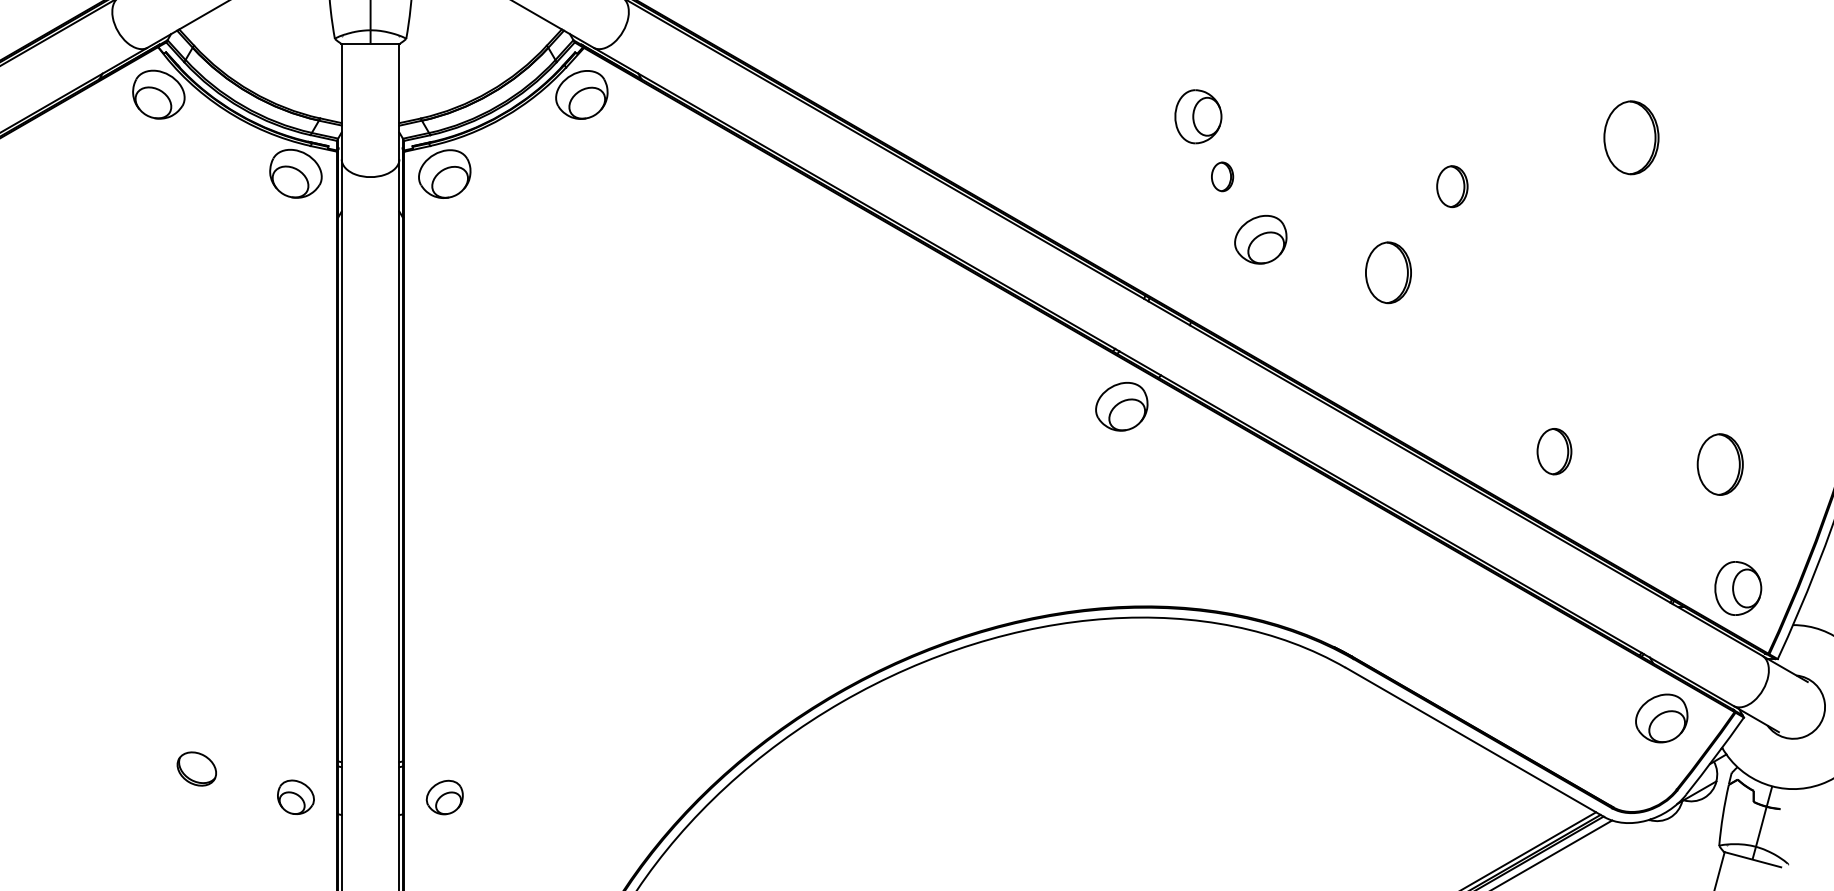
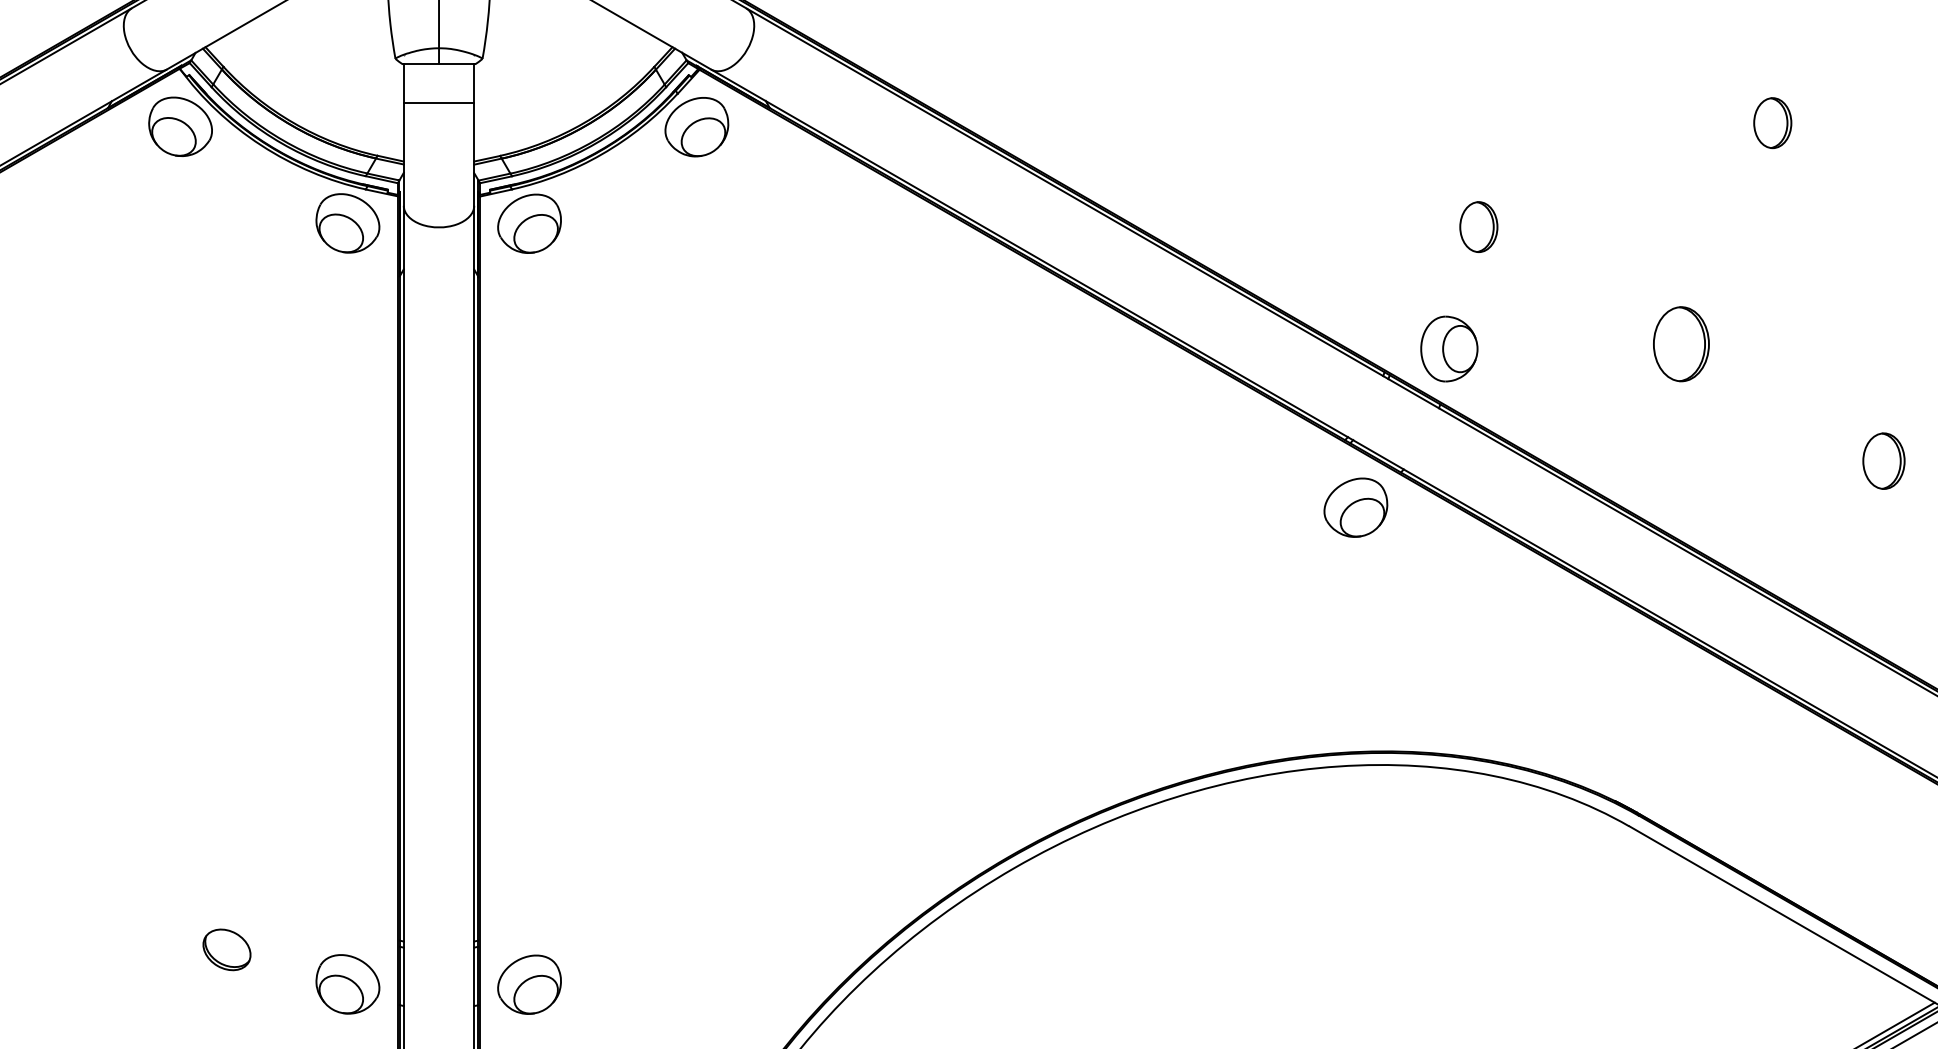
line: (370, 75) -> (438, 103), added
part: (1198, 116) -> (1449, 348), moved
part: (1222, 176) -> (1478, 226), size x1.43
part: (1452, 186) -> (1772, 122), moved
part: (1260, 239) -> (1525, 303), removed
part: (1554, 451) -> (1883, 461), moved
part: (295, 797) -> (347, 984), size x1.43
part: (444, 797) -> (529, 984), size x1.43

